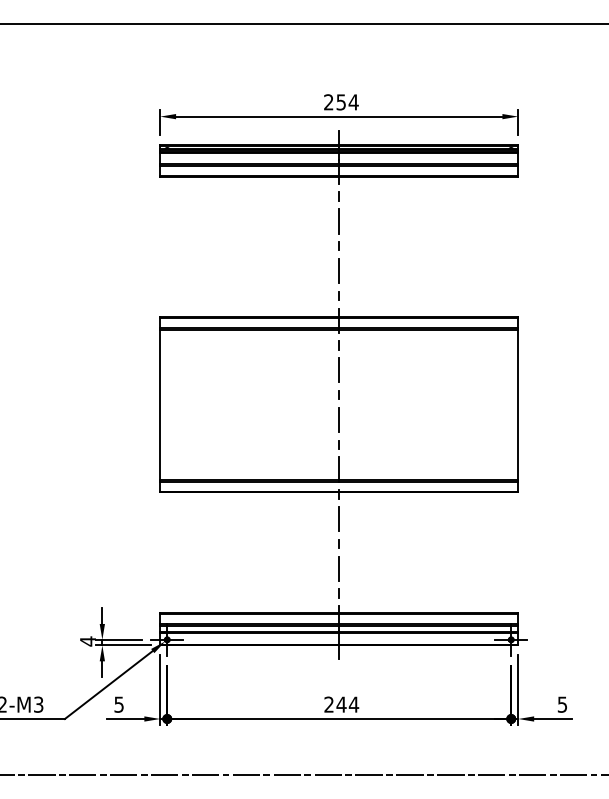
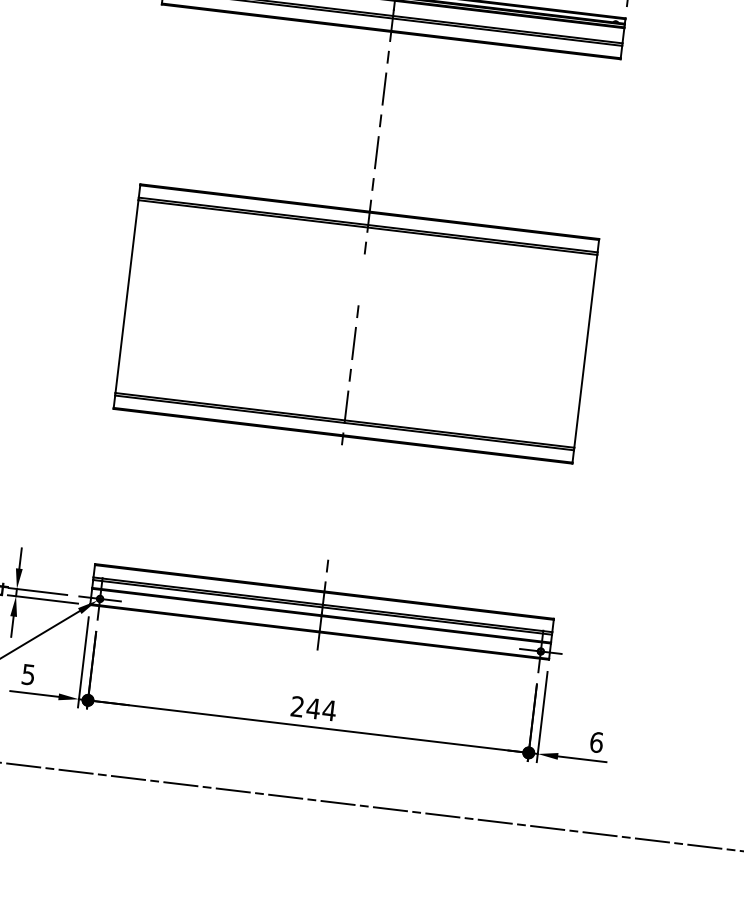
line: (339, 370) -> (361, 280), removed
line: (339, 519) -> (339, 471), removed
line: (338, 543) -> (334, 501), removed
line: (339, 568) -> (331, 533), removed
text: (562, 704) -> (596, 742), 5 -> 6

